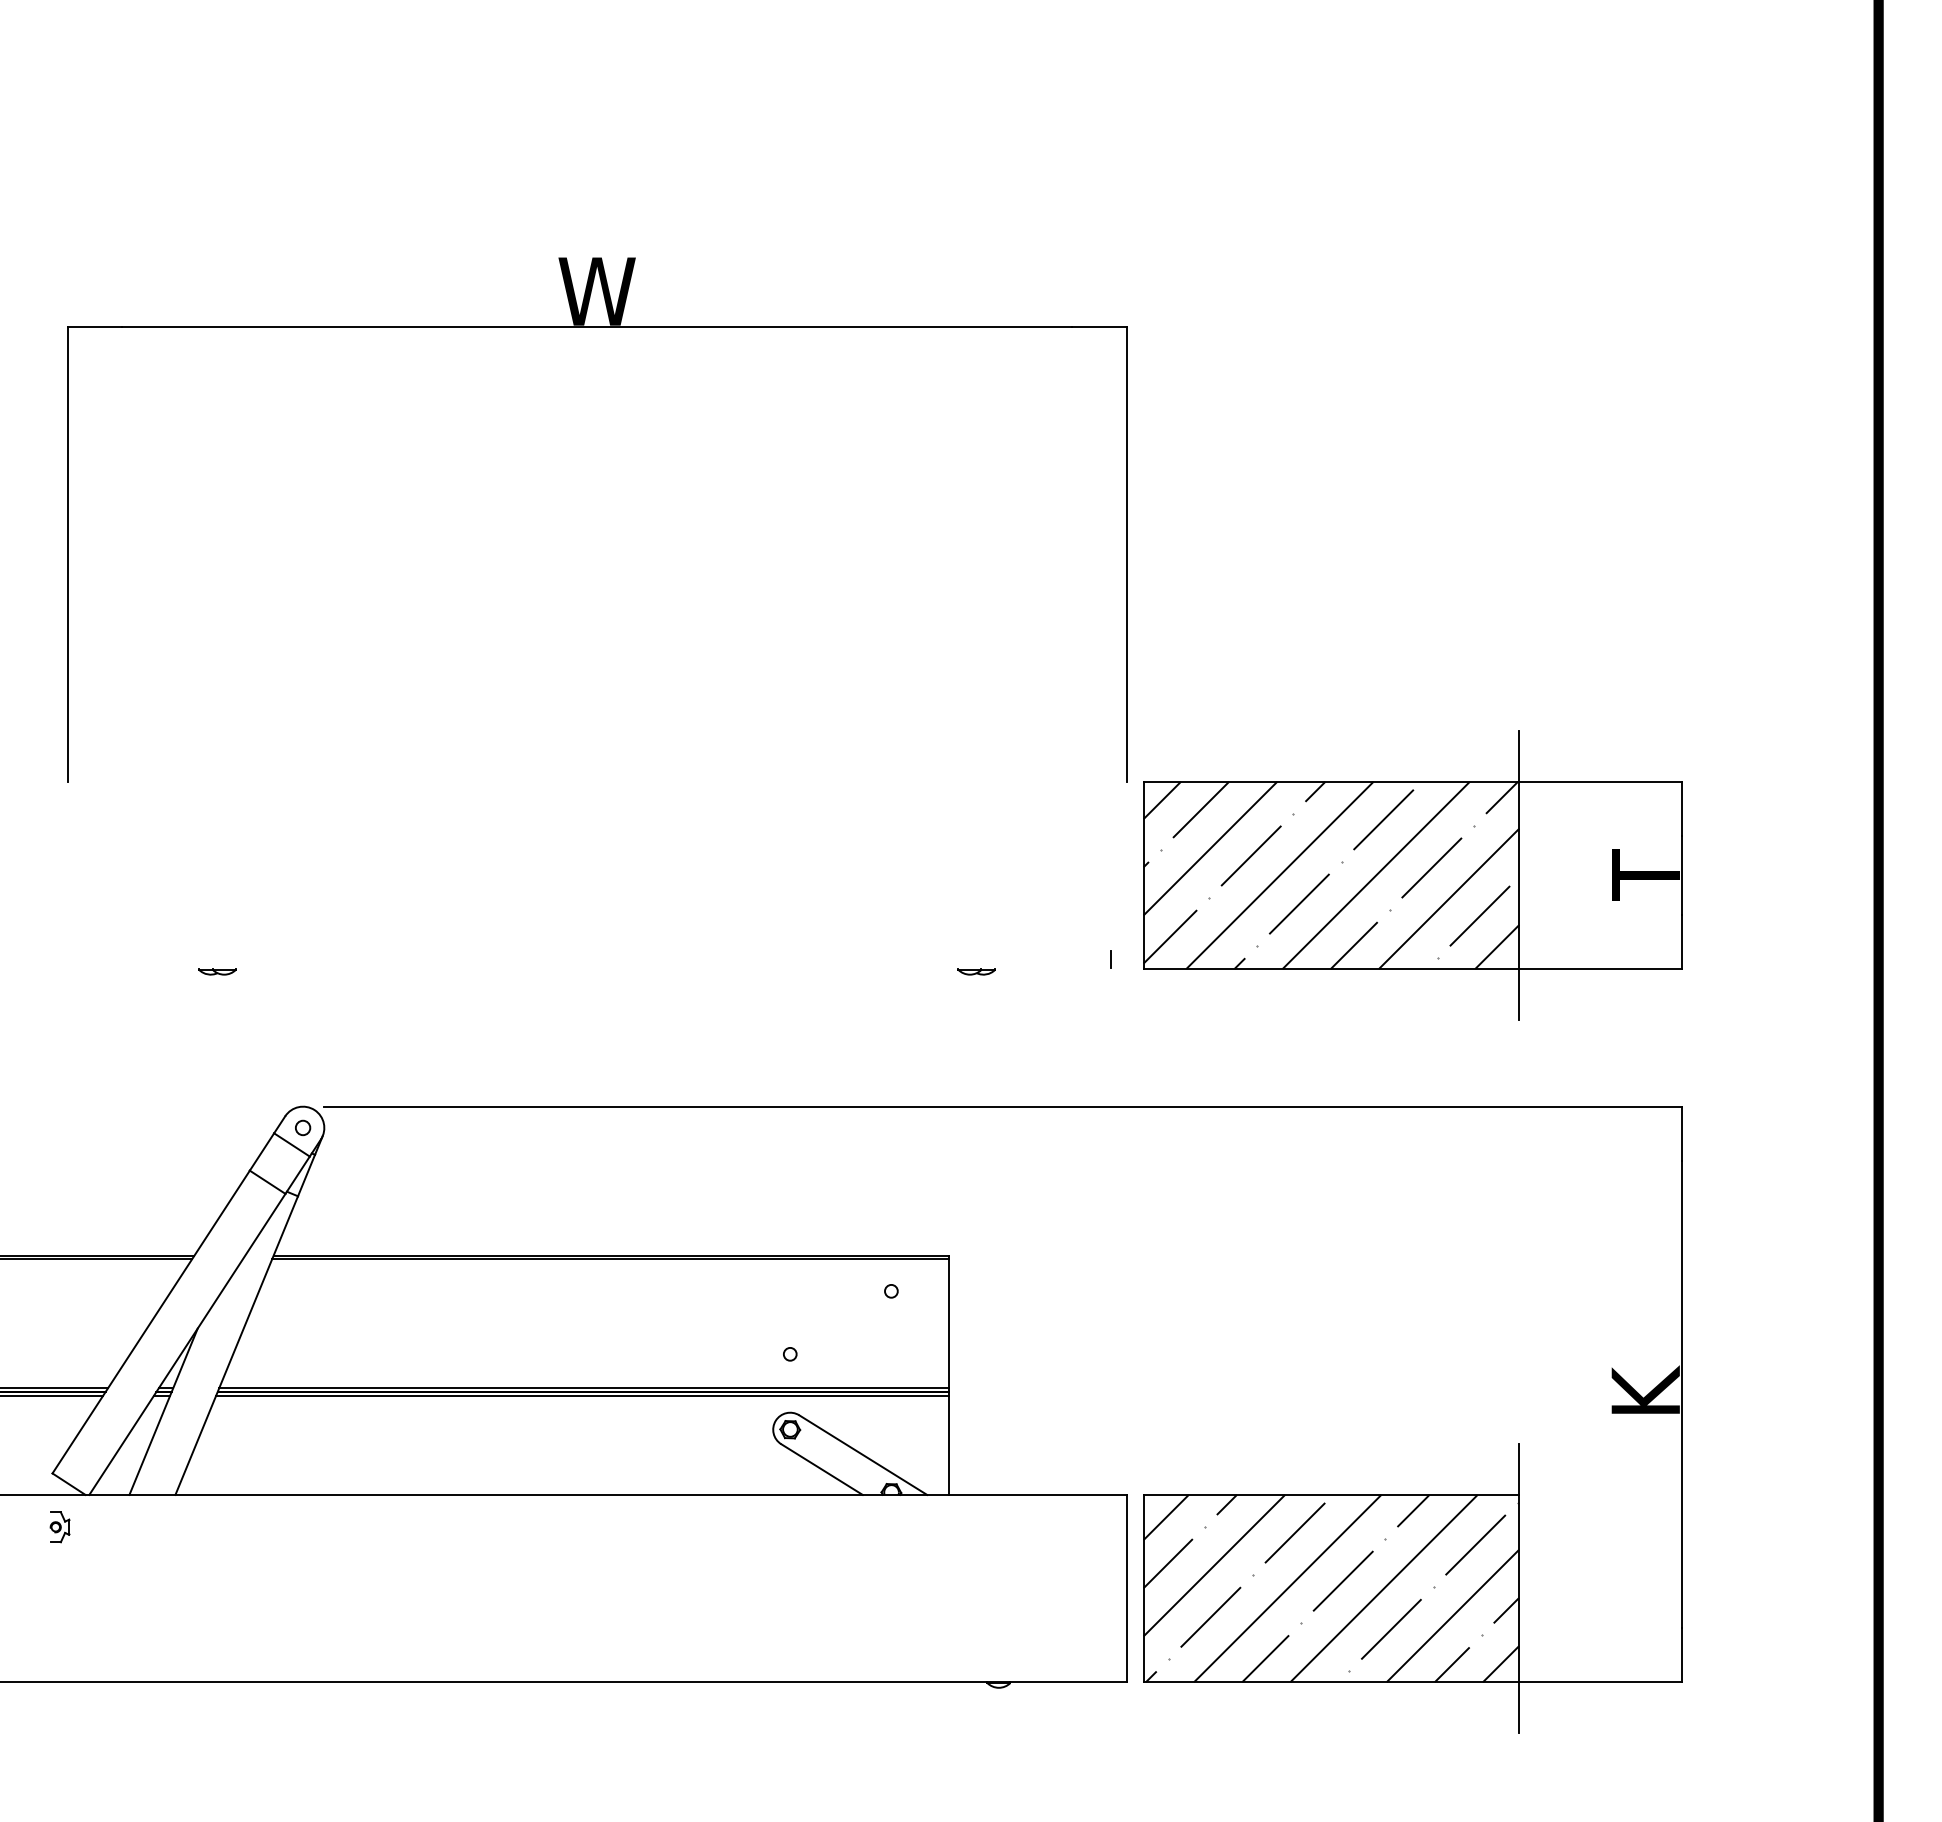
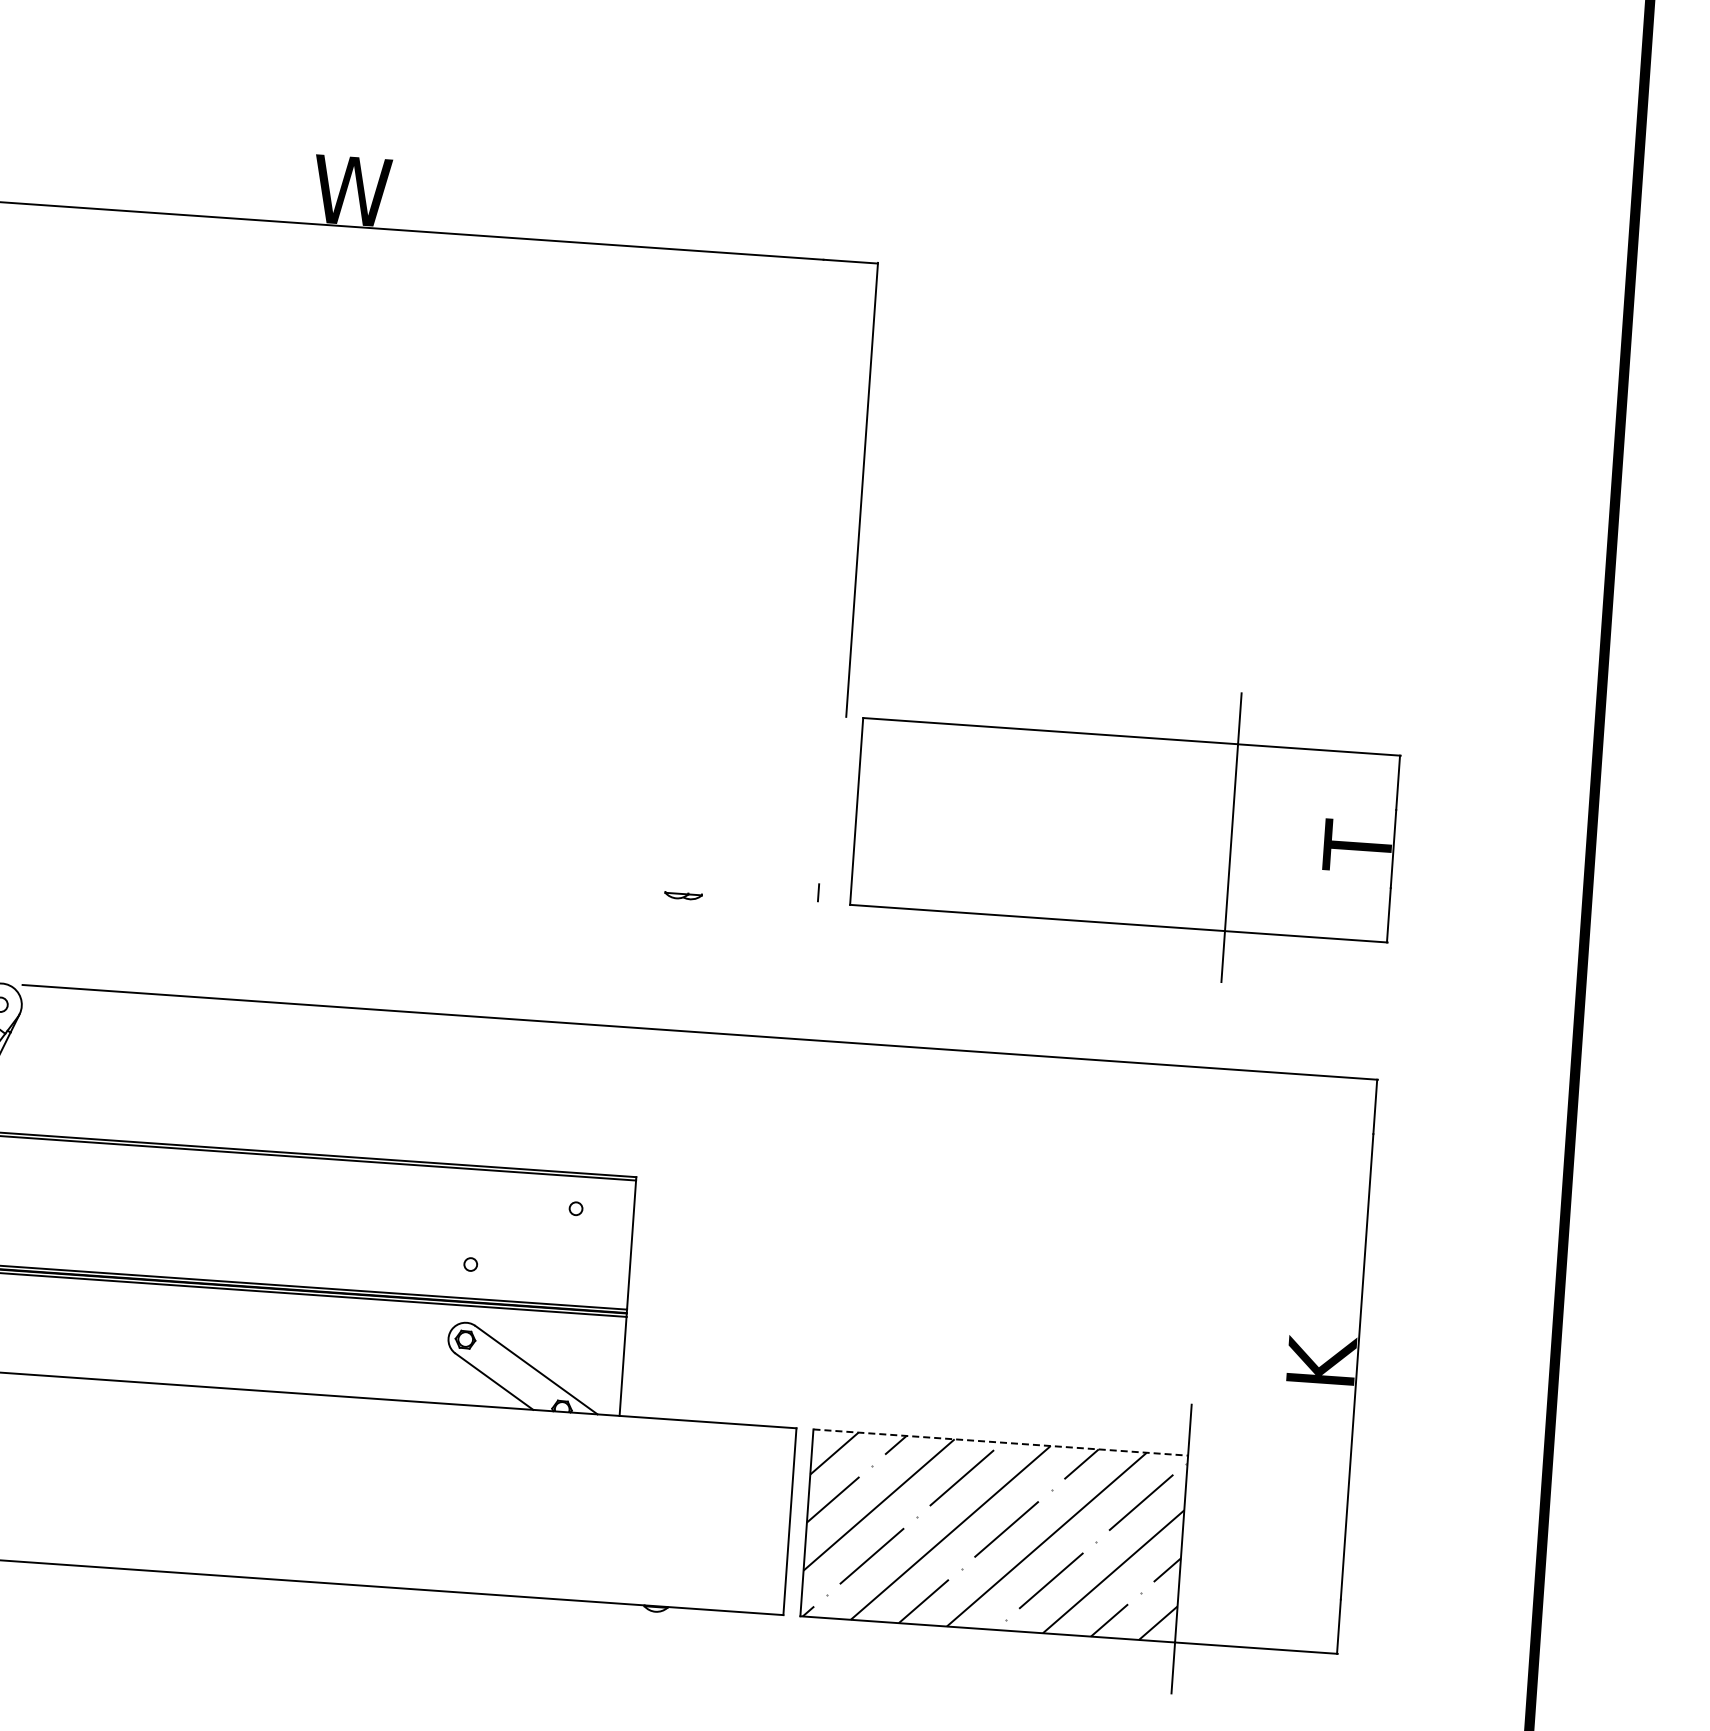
hatch: (1331, 875) -> (1044, 824), removed
line: (1331, 1494) -> (1000, 1442), solid -> dashed

